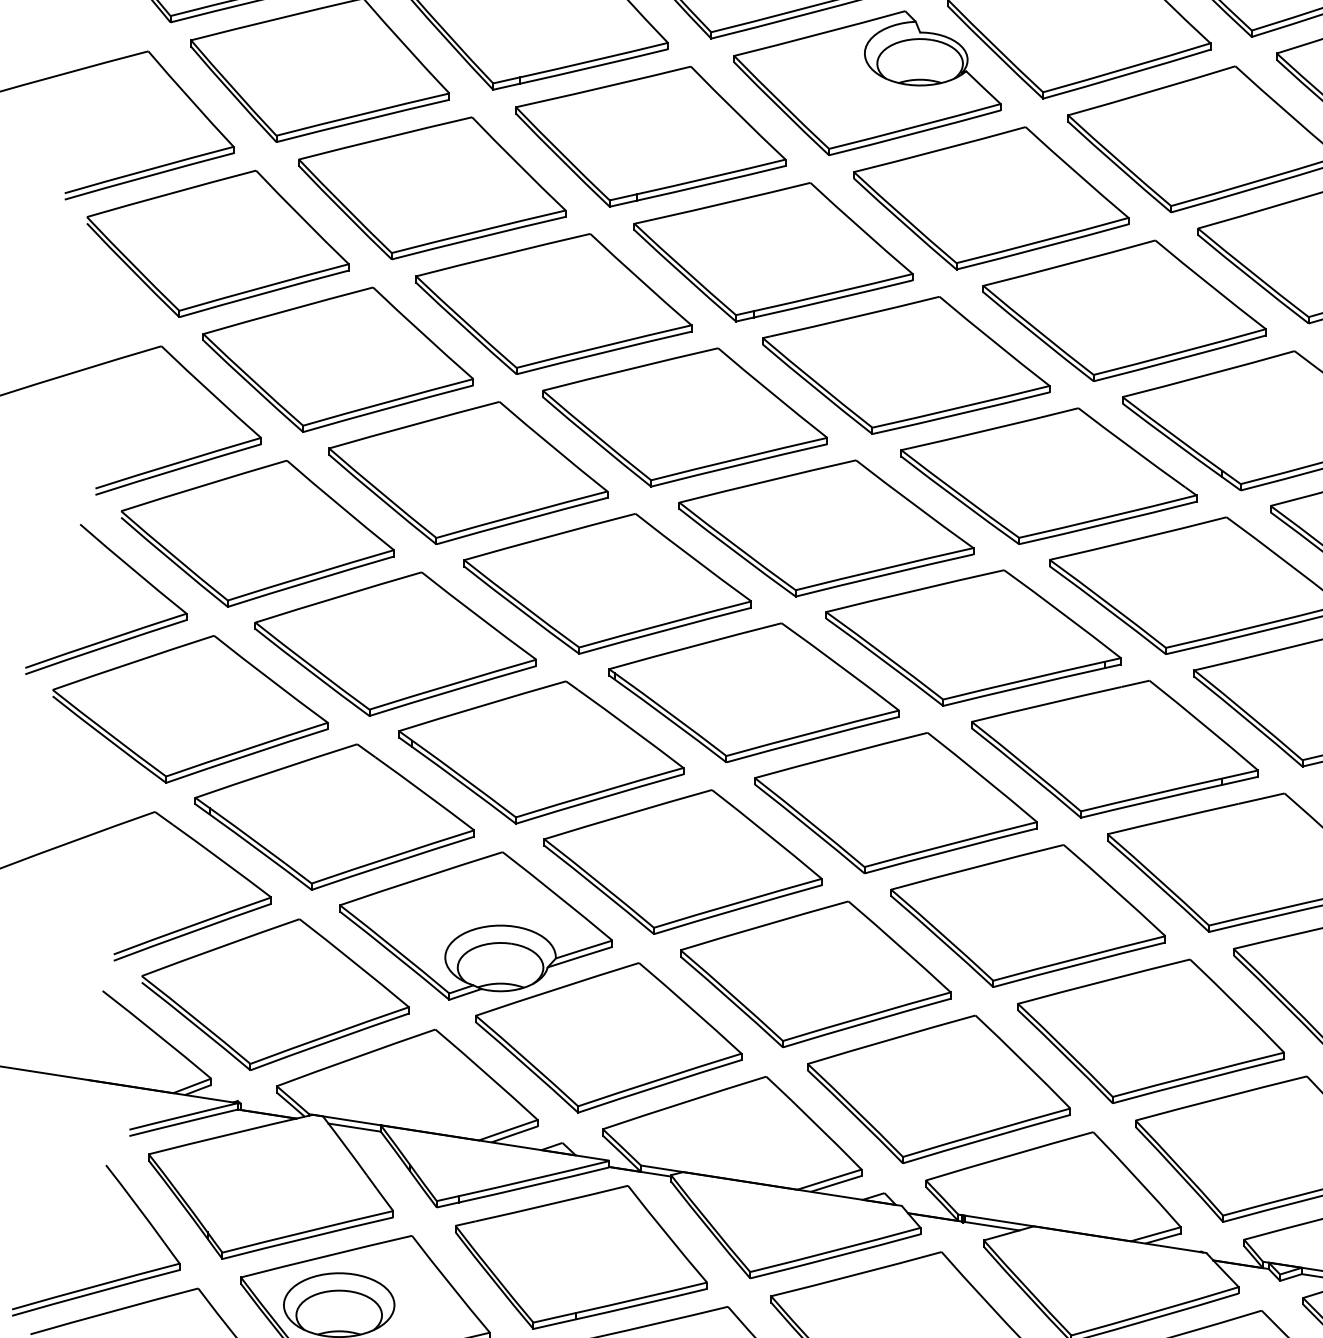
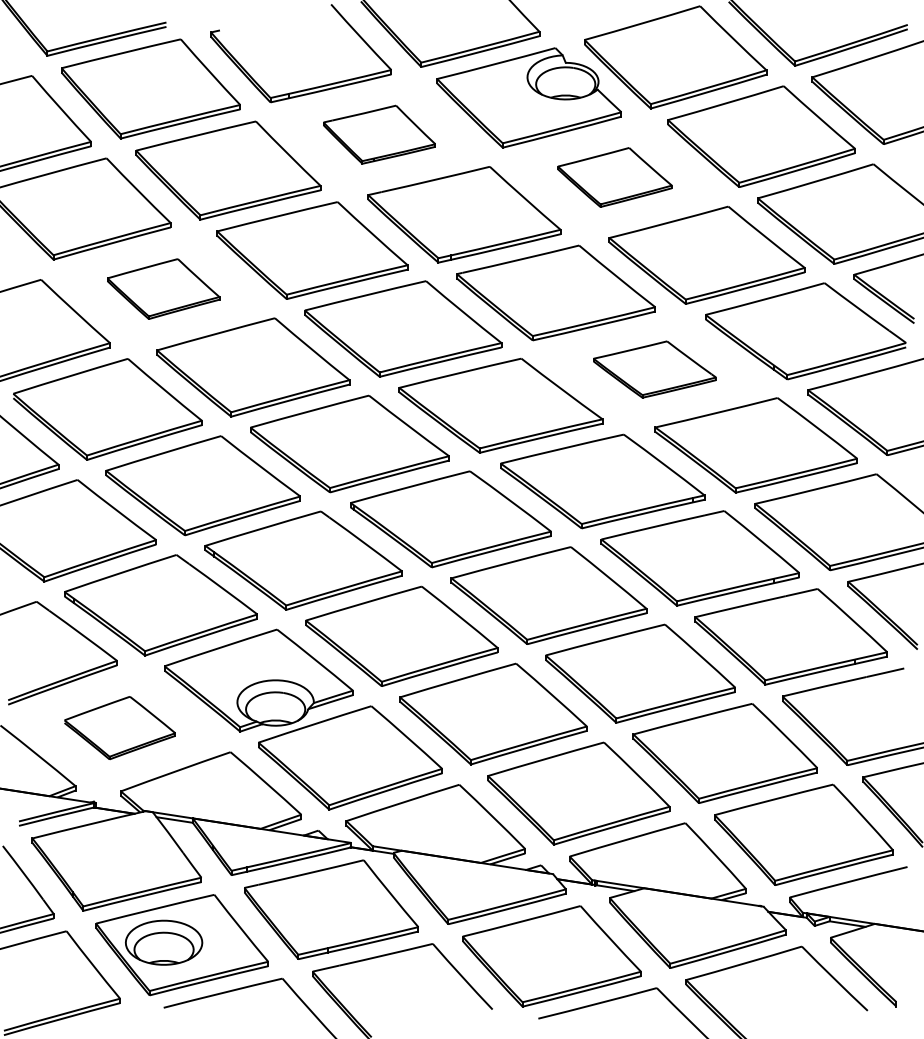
part: (650, 136) -> (379, 134), size x0.6
part: (990, 198) -> (614, 177), size x0.6
part: (338, 358) -> (163, 288), size x0.6
part: (1048, 476) -> (654, 369), size x0.6
part: (274, 993) -> (119, 727), size x0.6

